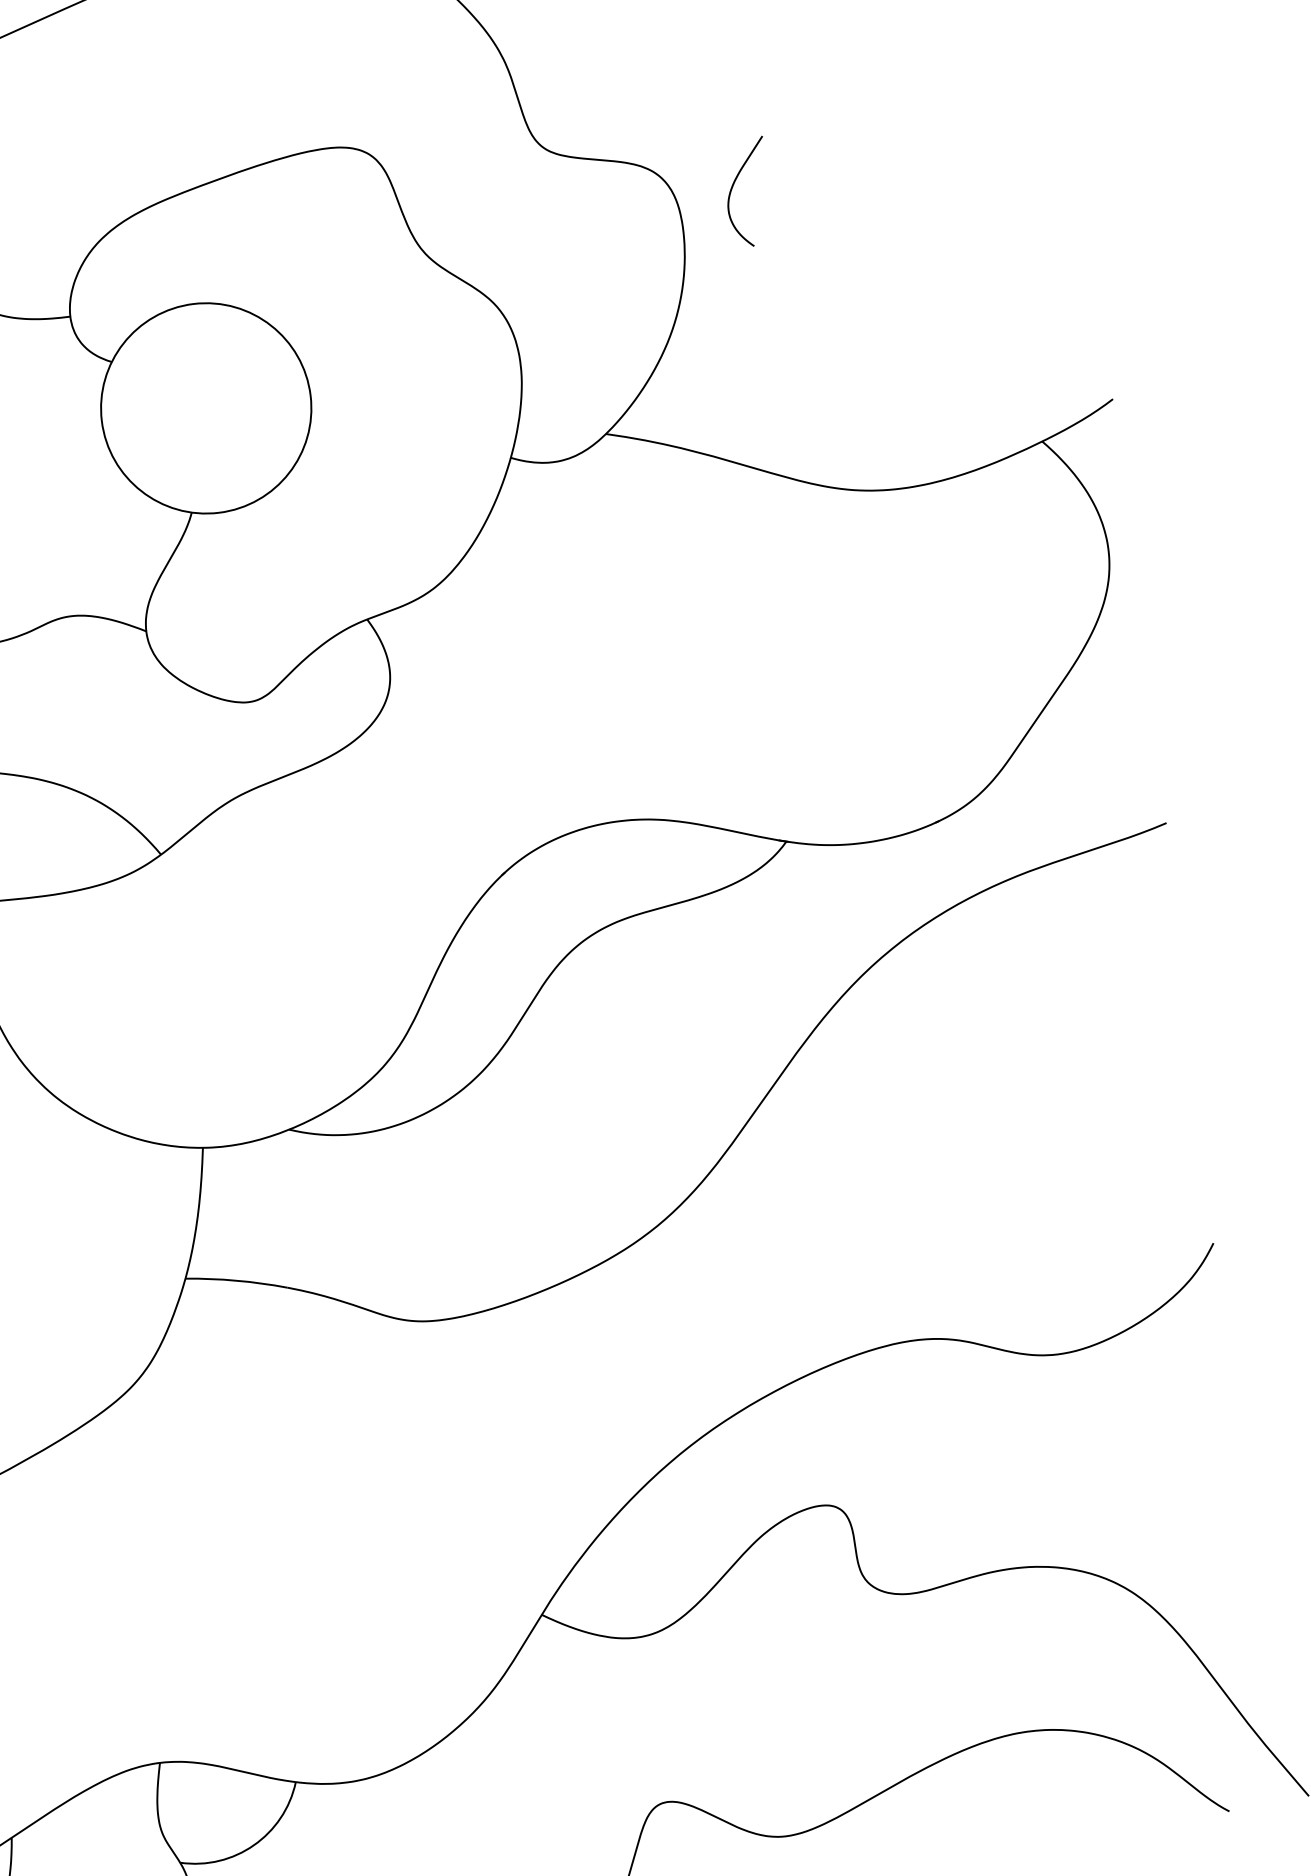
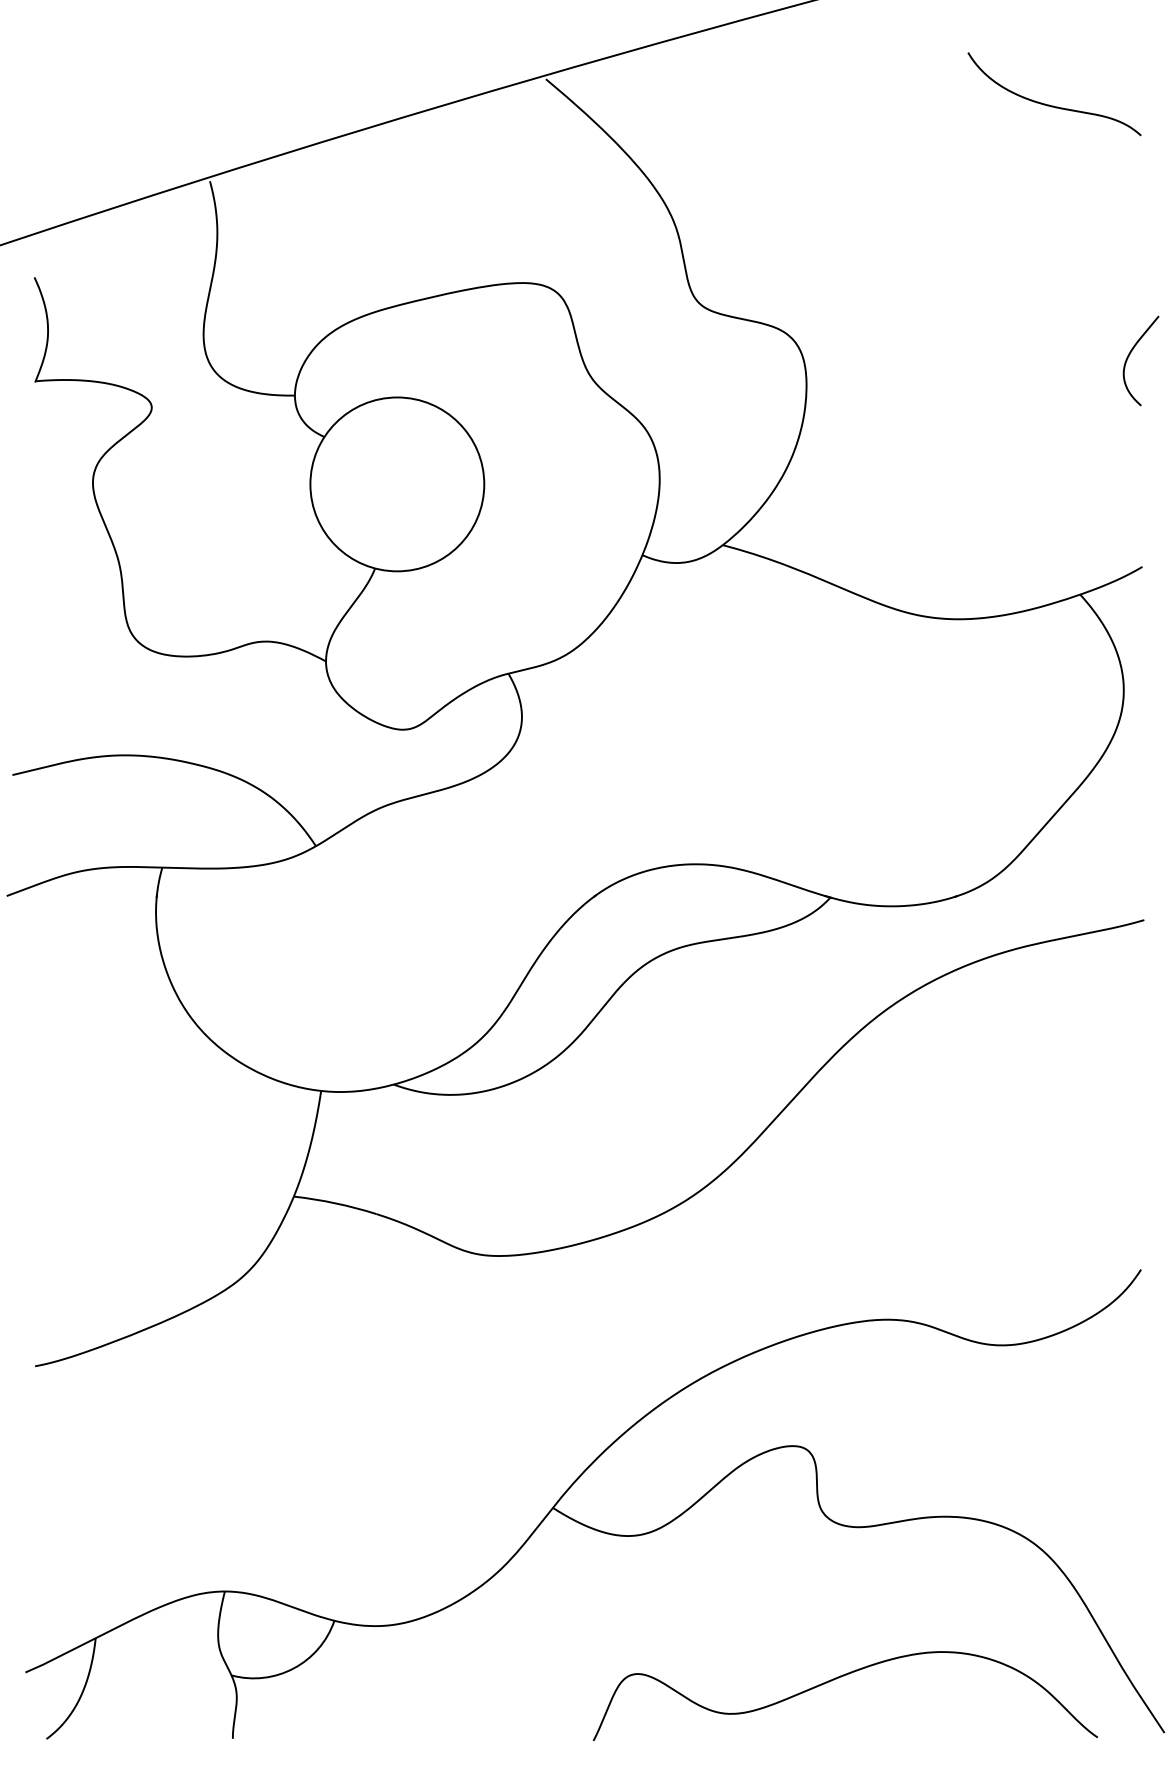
curve: (733, 186) -> (1130, 354), moved

